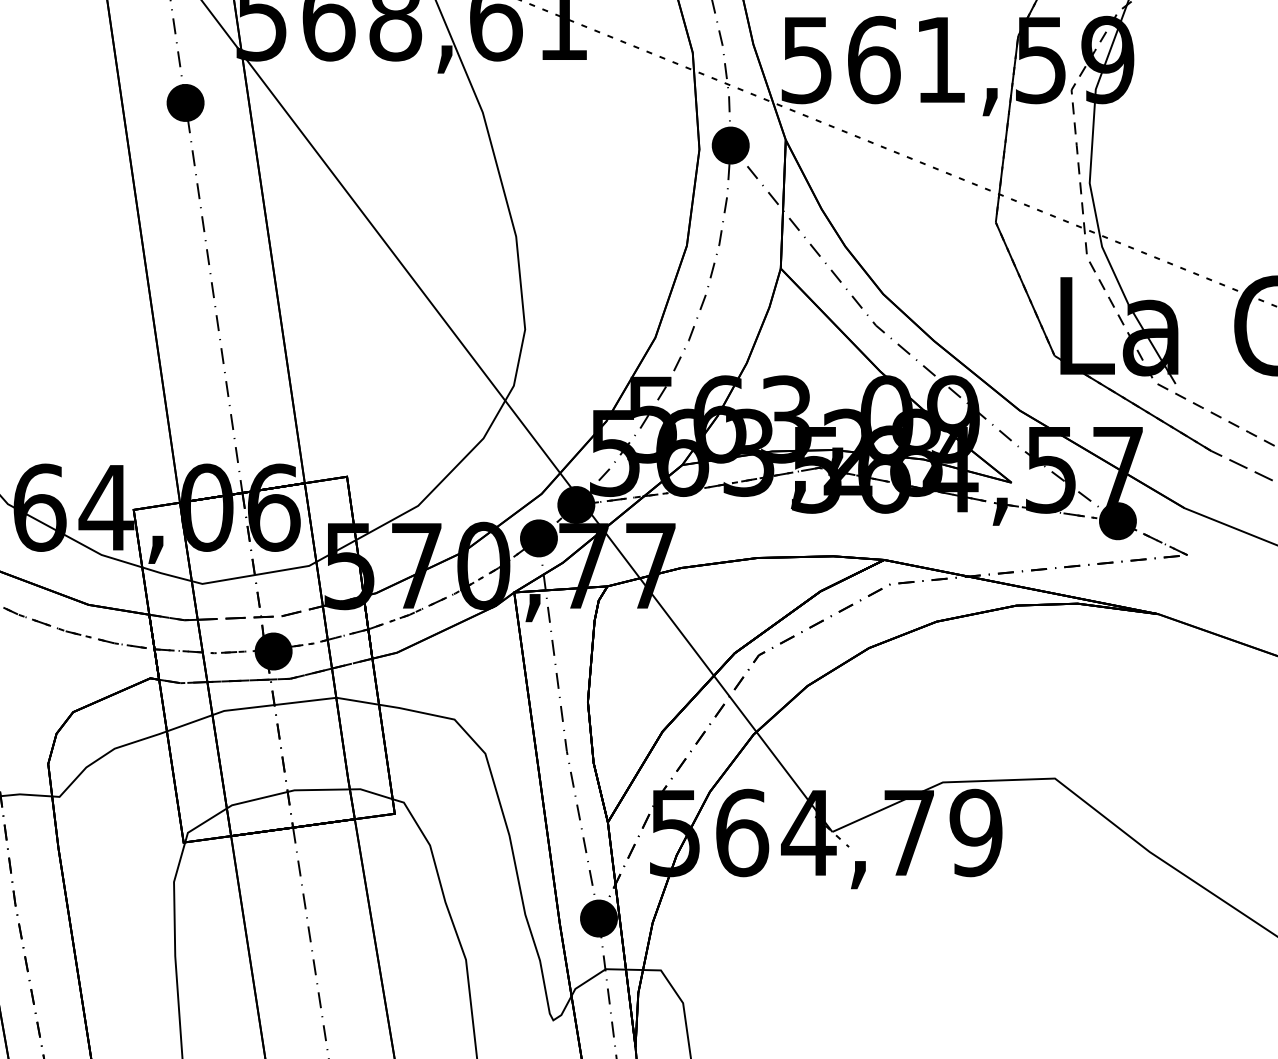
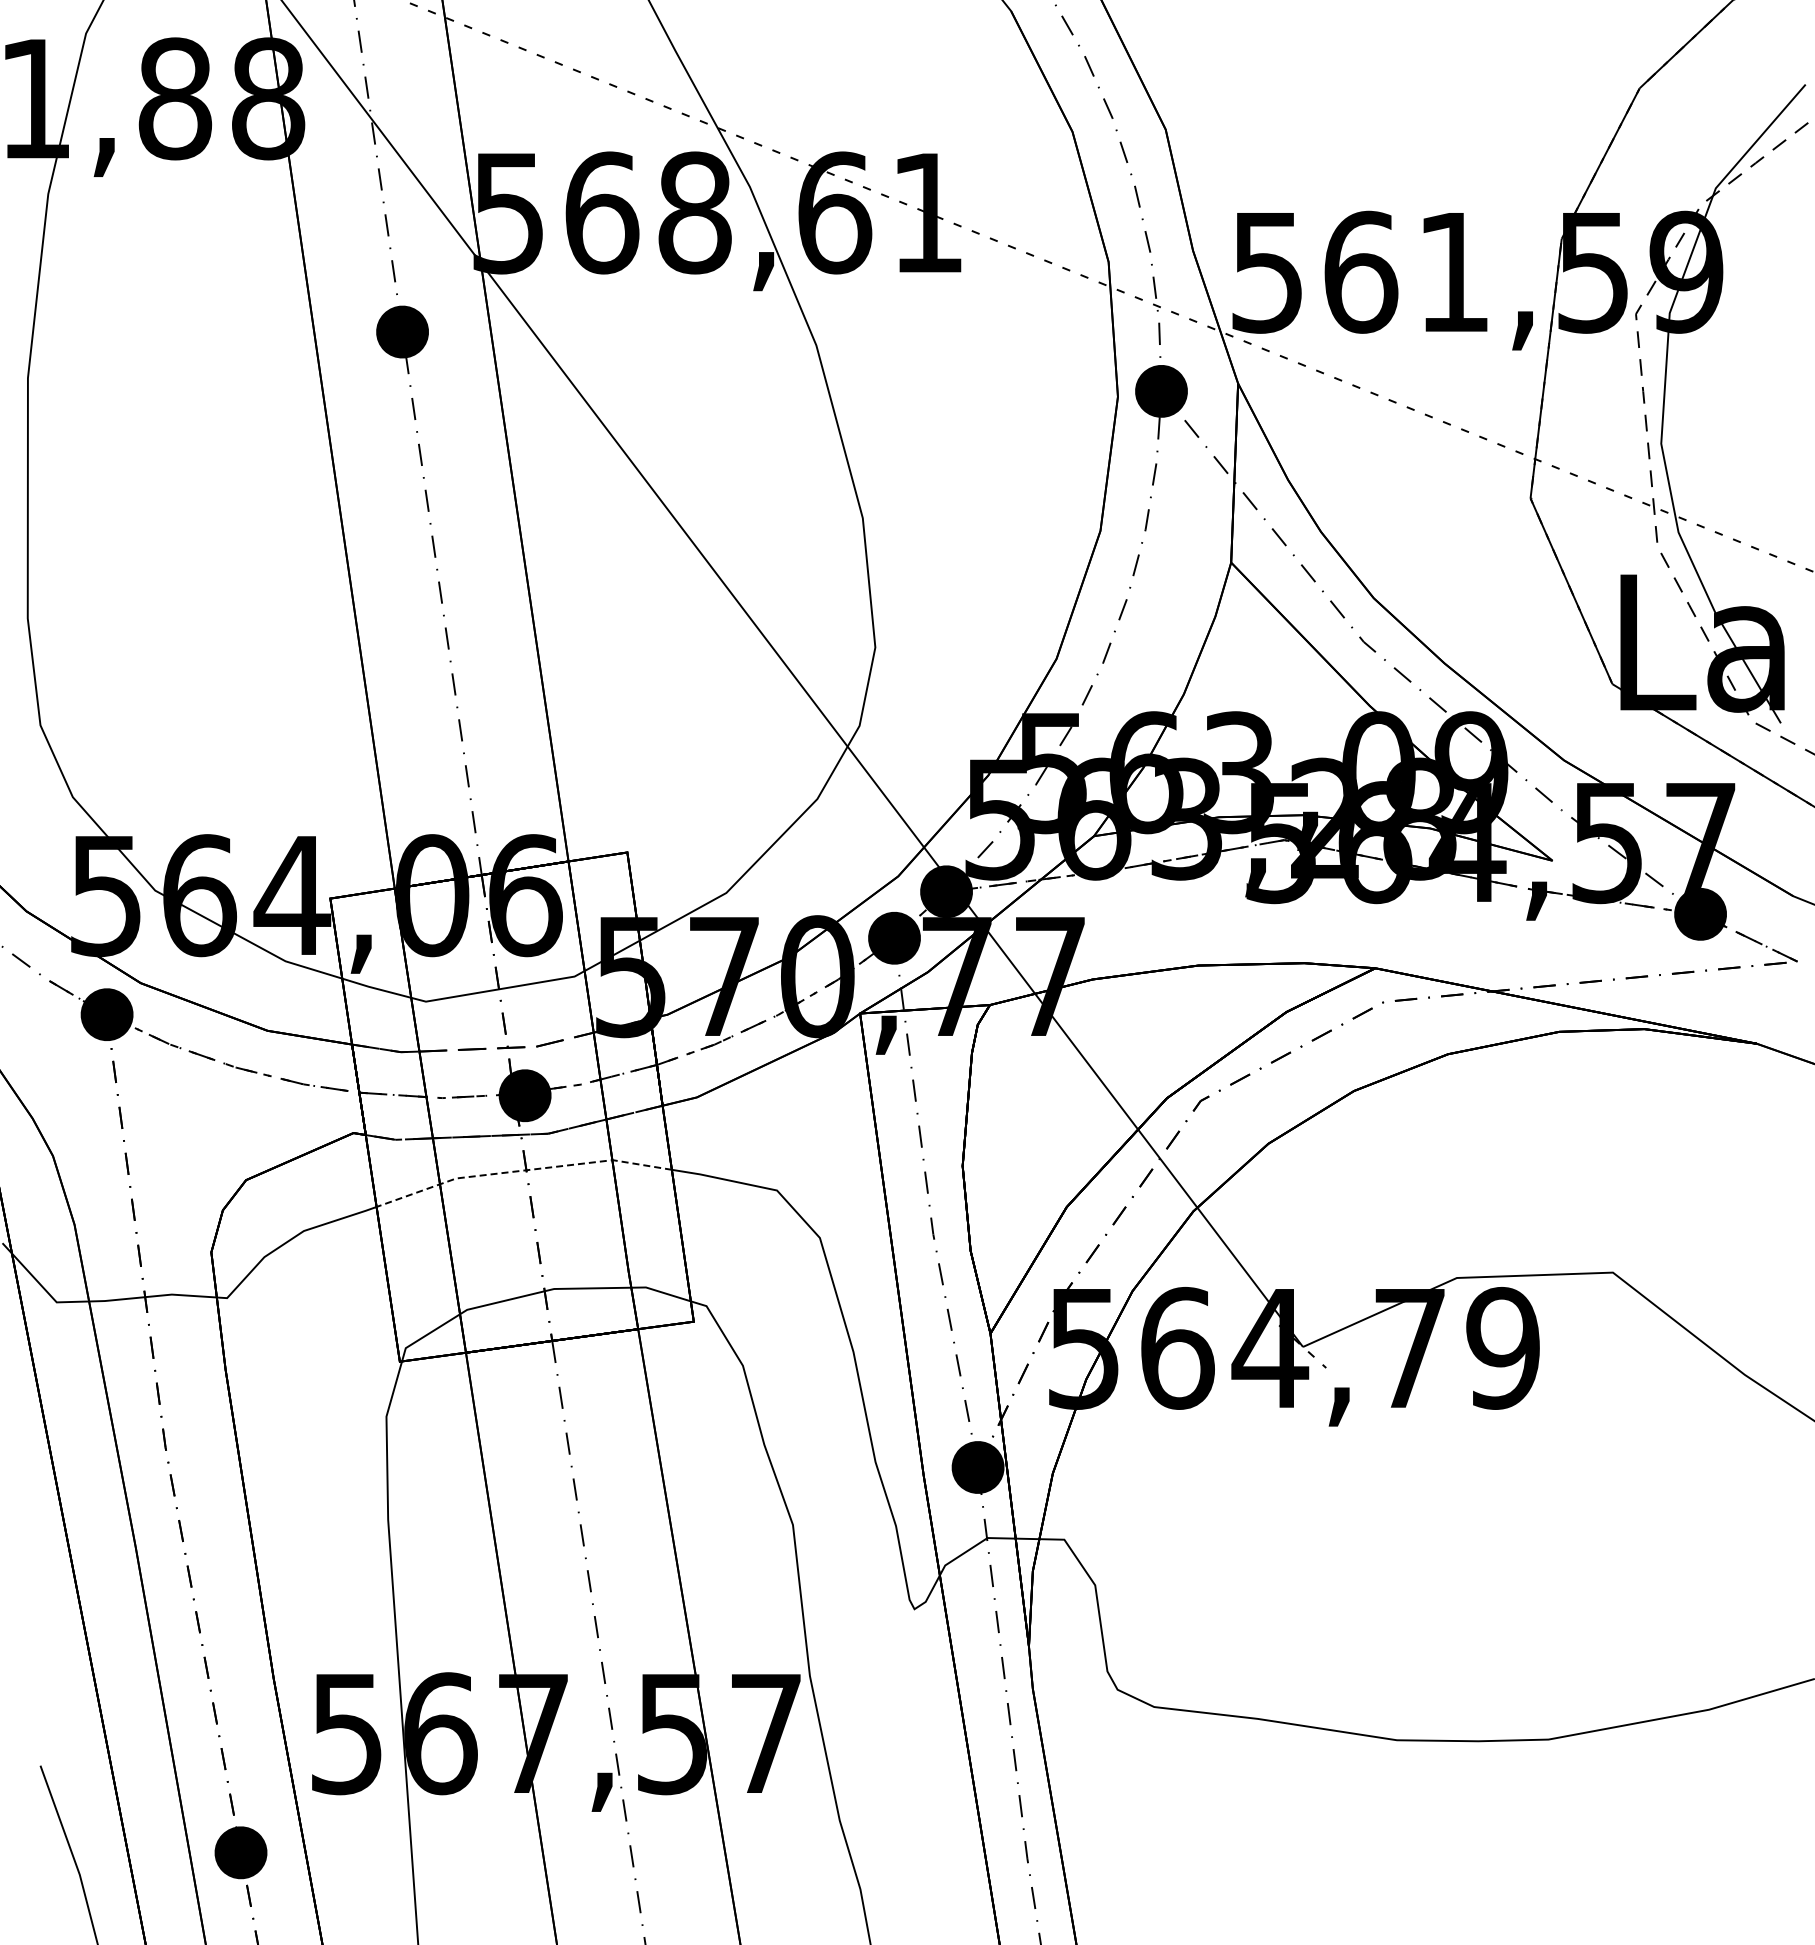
line: (271, 705) -> (521, 1170), solid -> dashed

